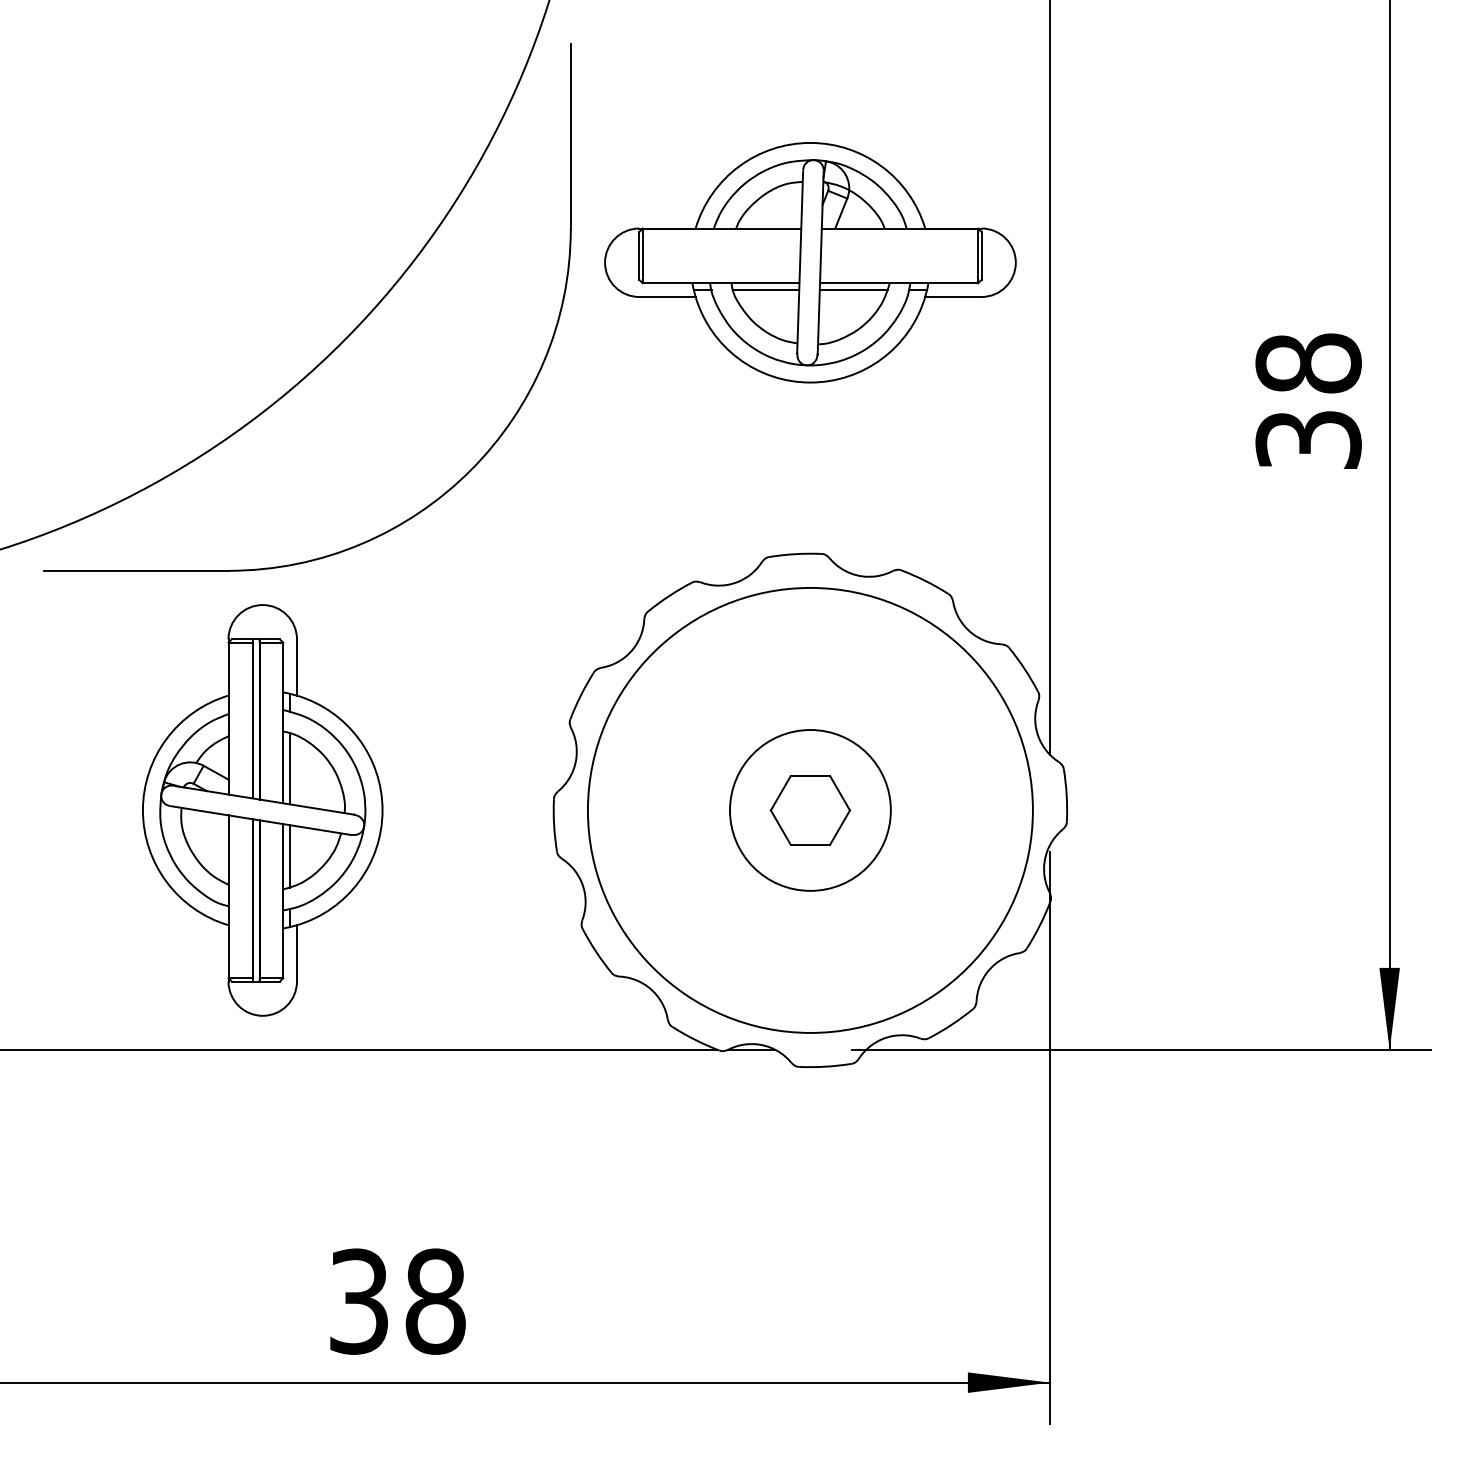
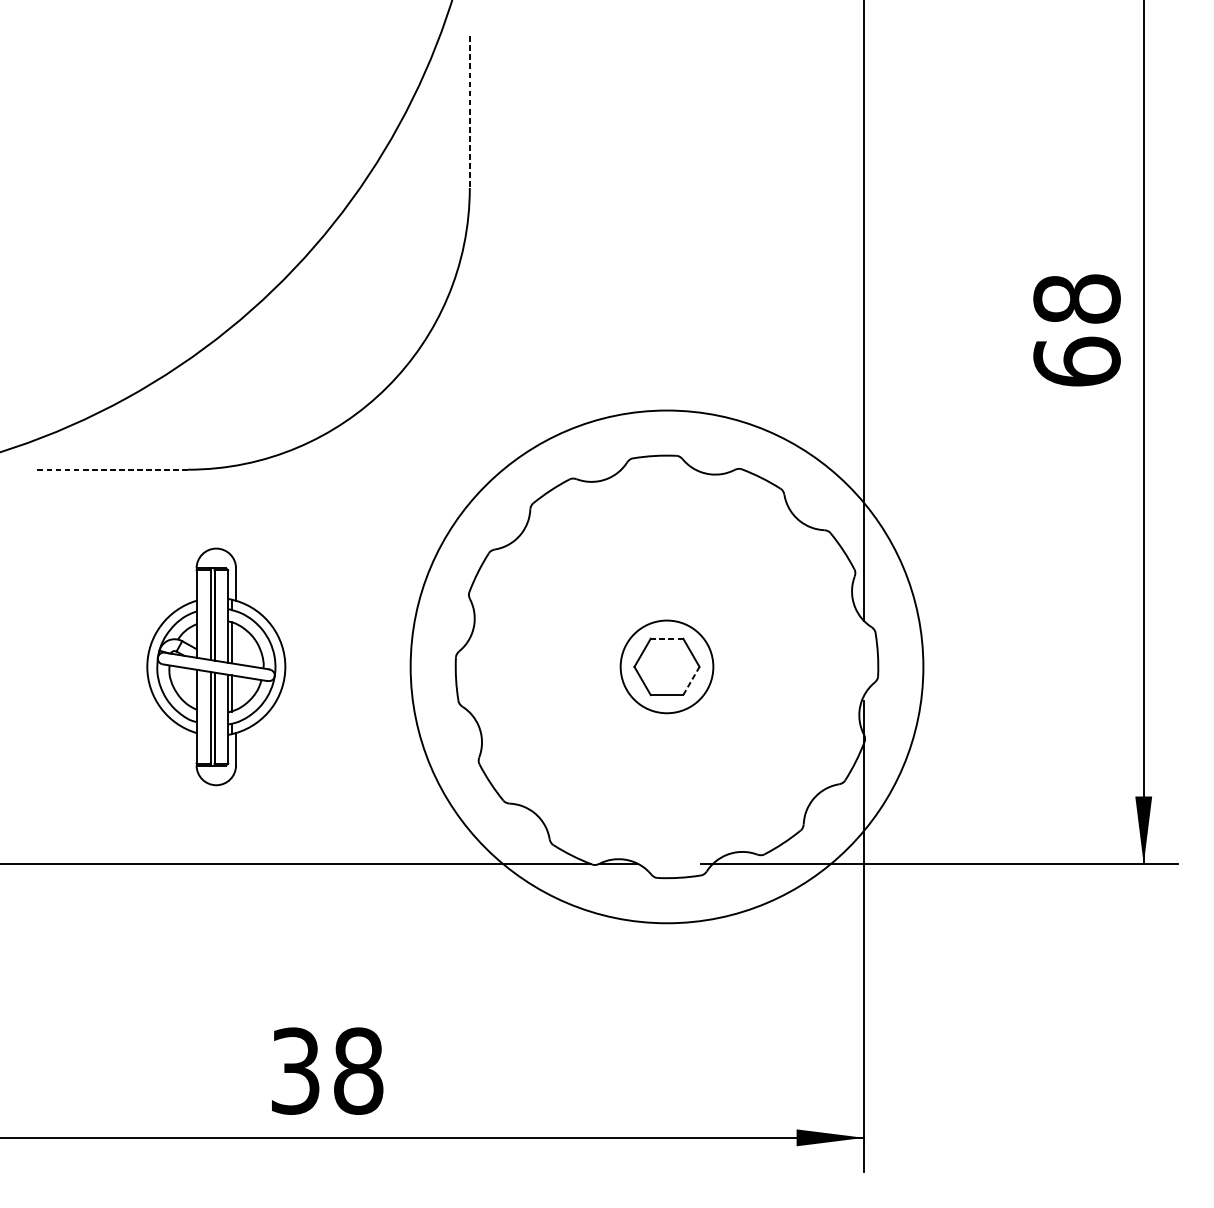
line: (570, 136) -> (469, 112), solid -> dashed
part: (810, 262) -> (667, 215), removed
text: (1308, 439) -> (1076, 361), 38 -> 68
line: (135, 570) -> (111, 469), solid -> dashed
line: (810, 776) -> (667, 638), solid -> dashed
circle: (809, 809) -> (666, 666), size x1.4
part: (262, 810) -> (216, 666), size x0.7
circle: (809, 810) -> (666, 666), size x0.7
line: (840, 827) -> (691, 680), solid -> dashed

